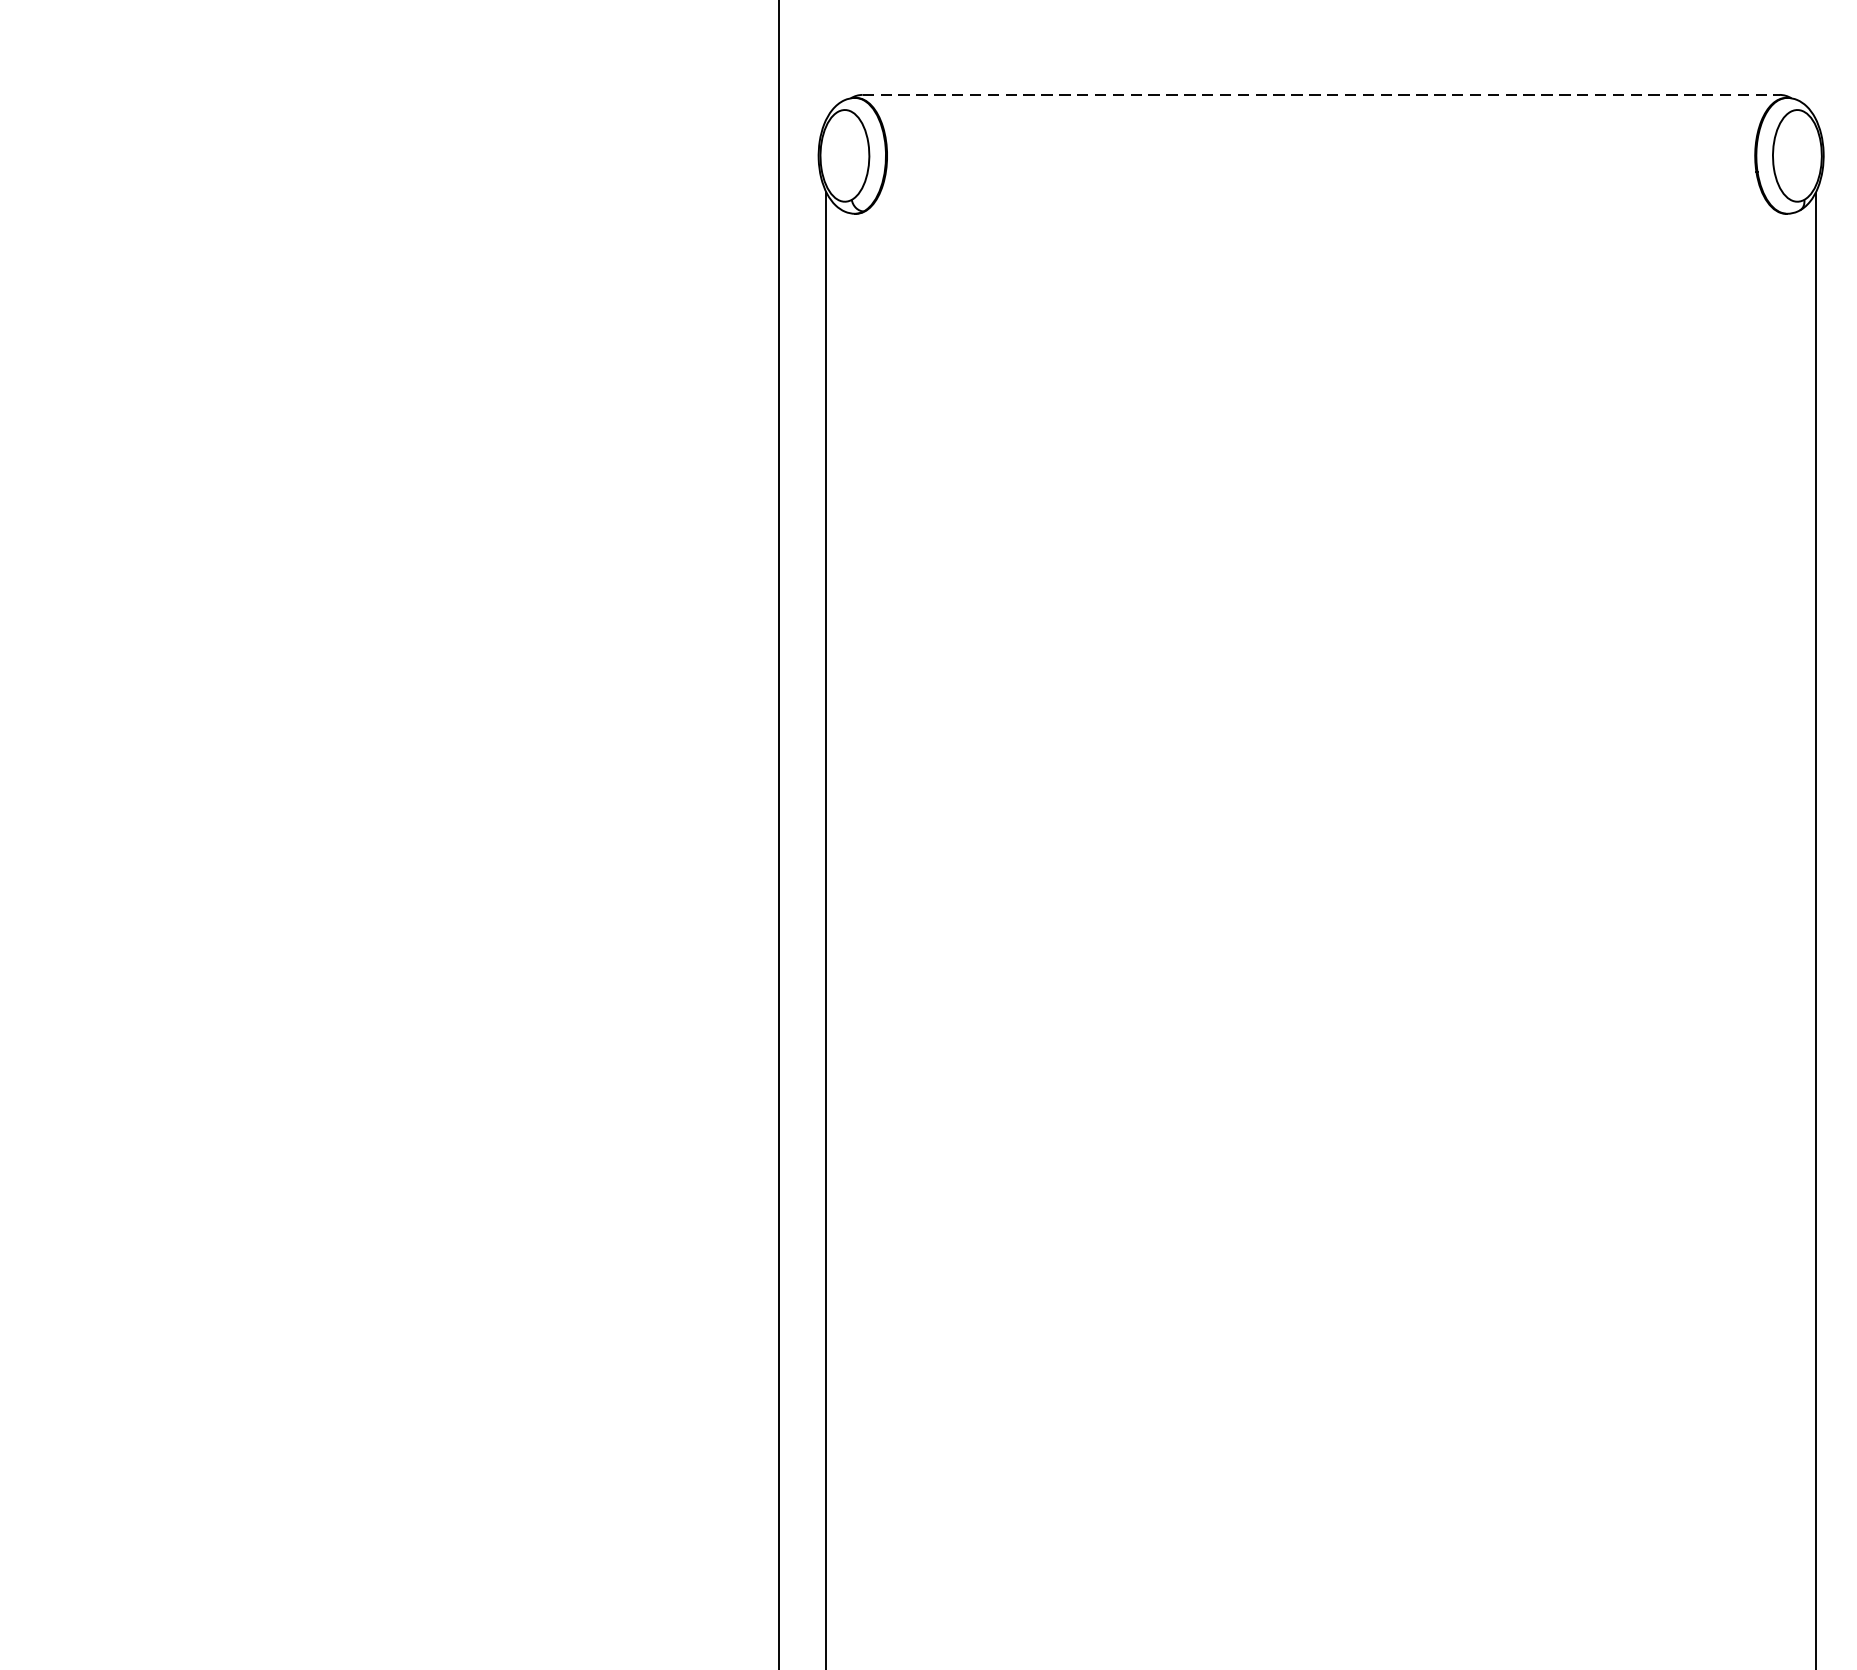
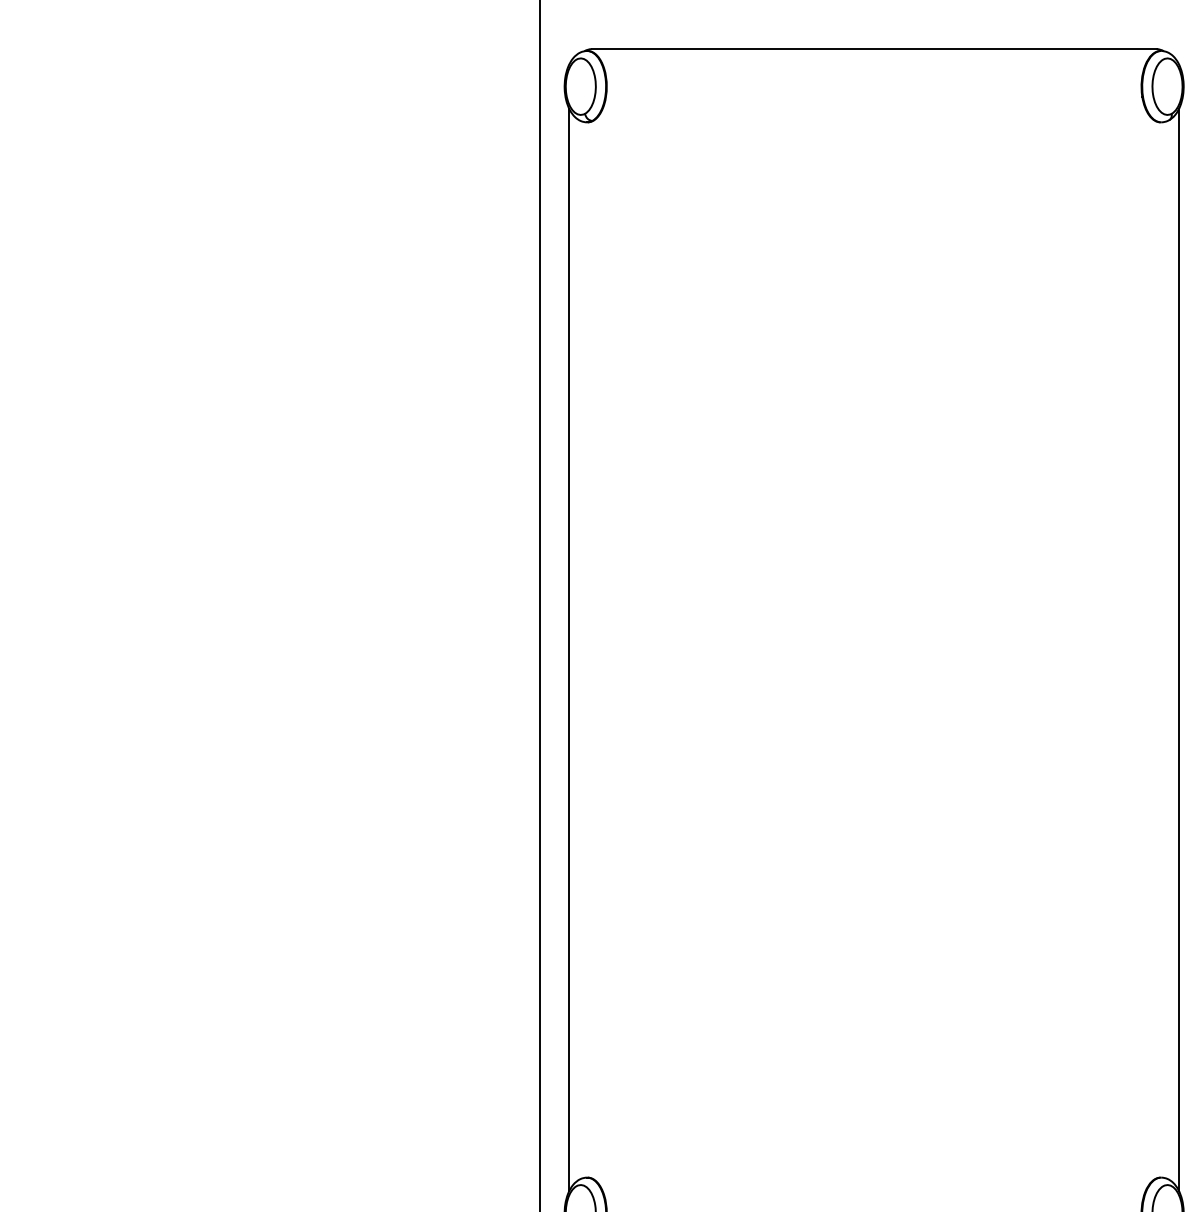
line: (1321, 95) -> (874, 49), dashed -> solid

